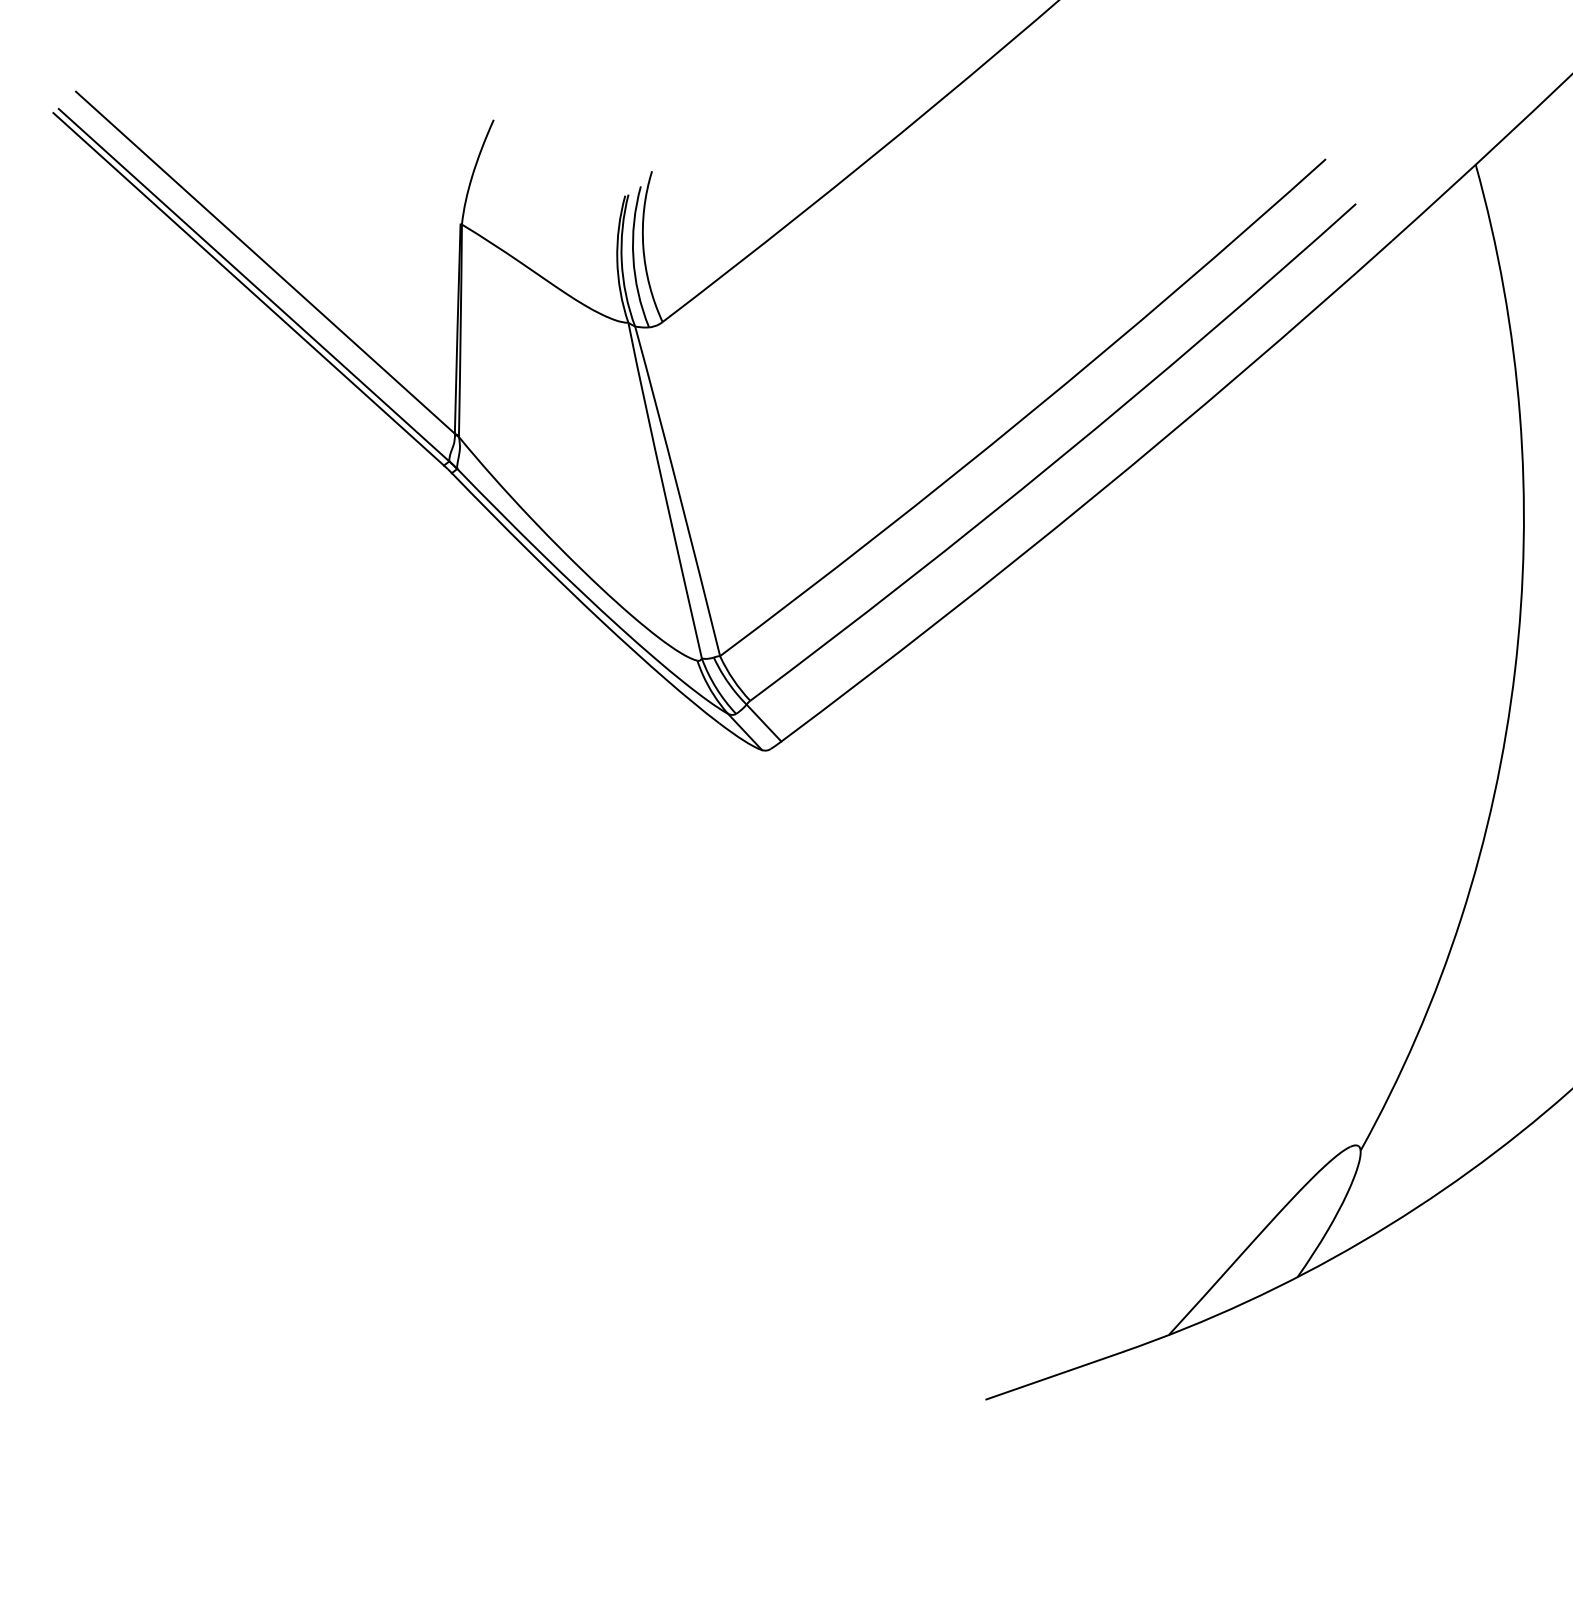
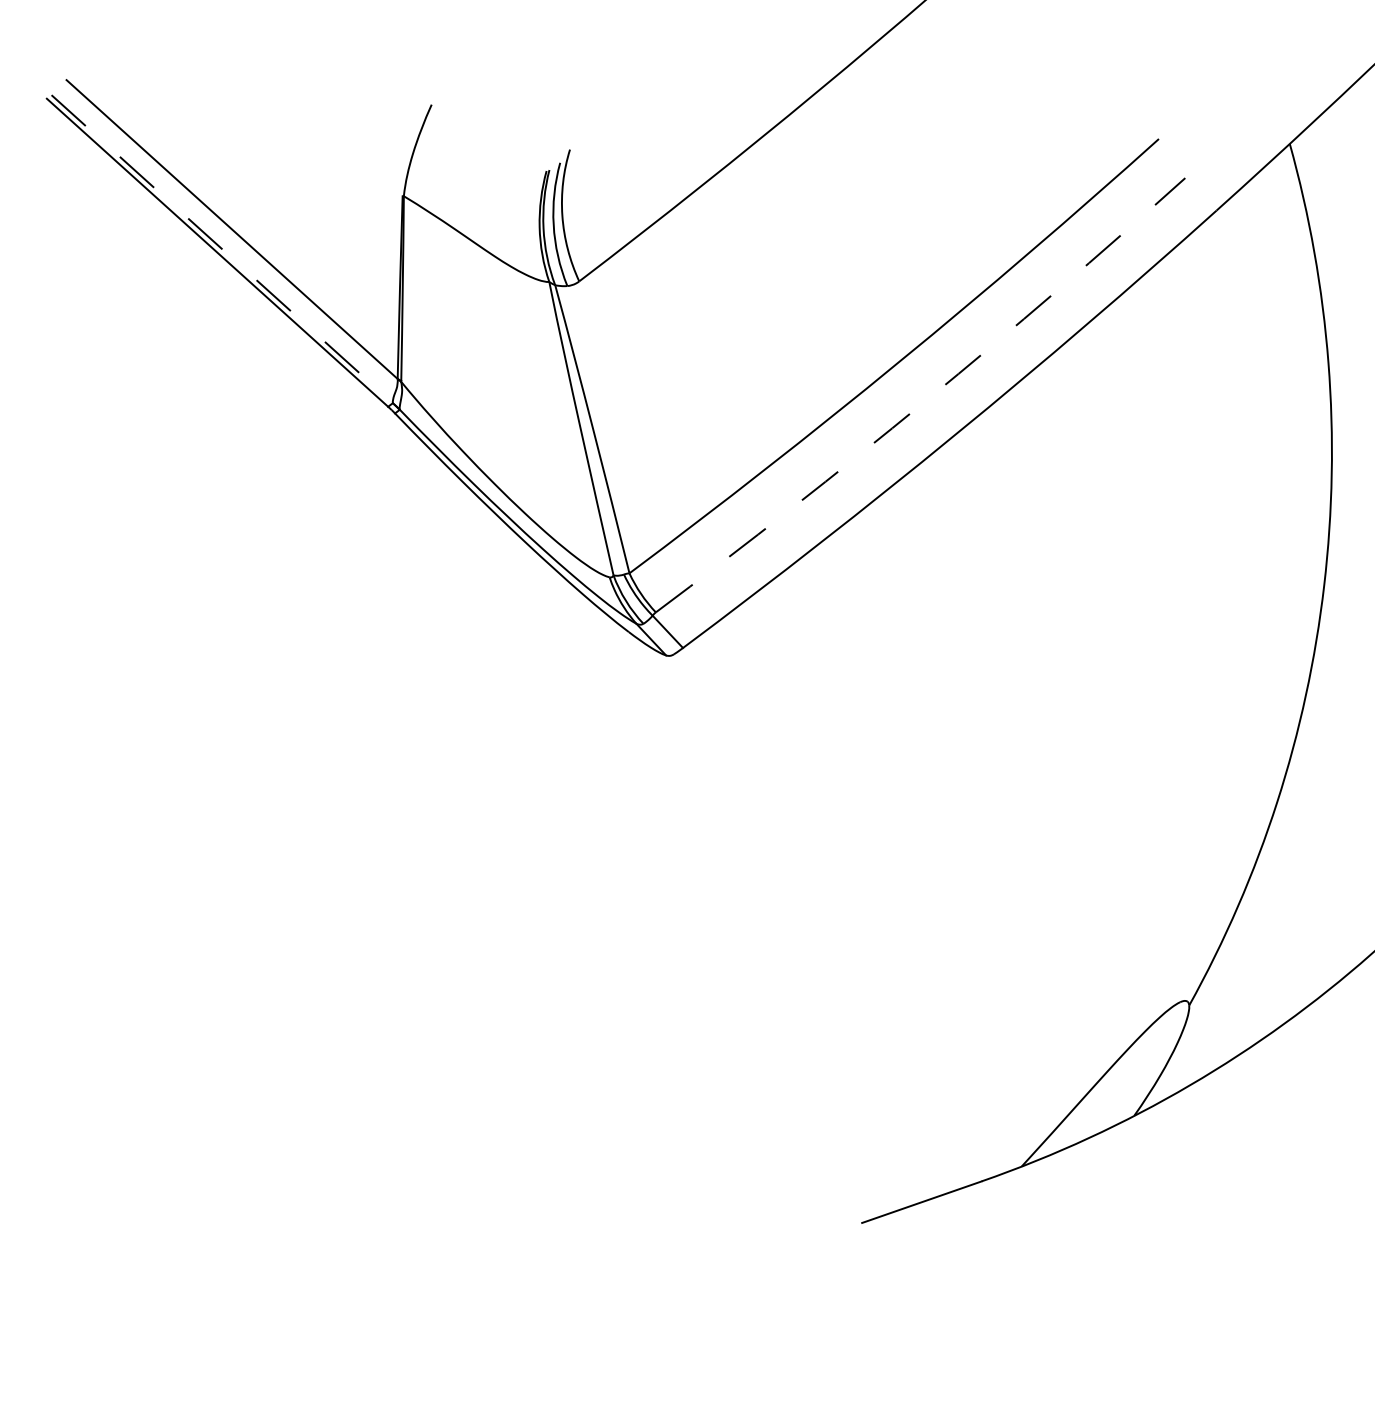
line: (254, 285) -> (222, 249), solid -> dashed
arc: (1058, 459) -> (925, 401), solid -> dashed

